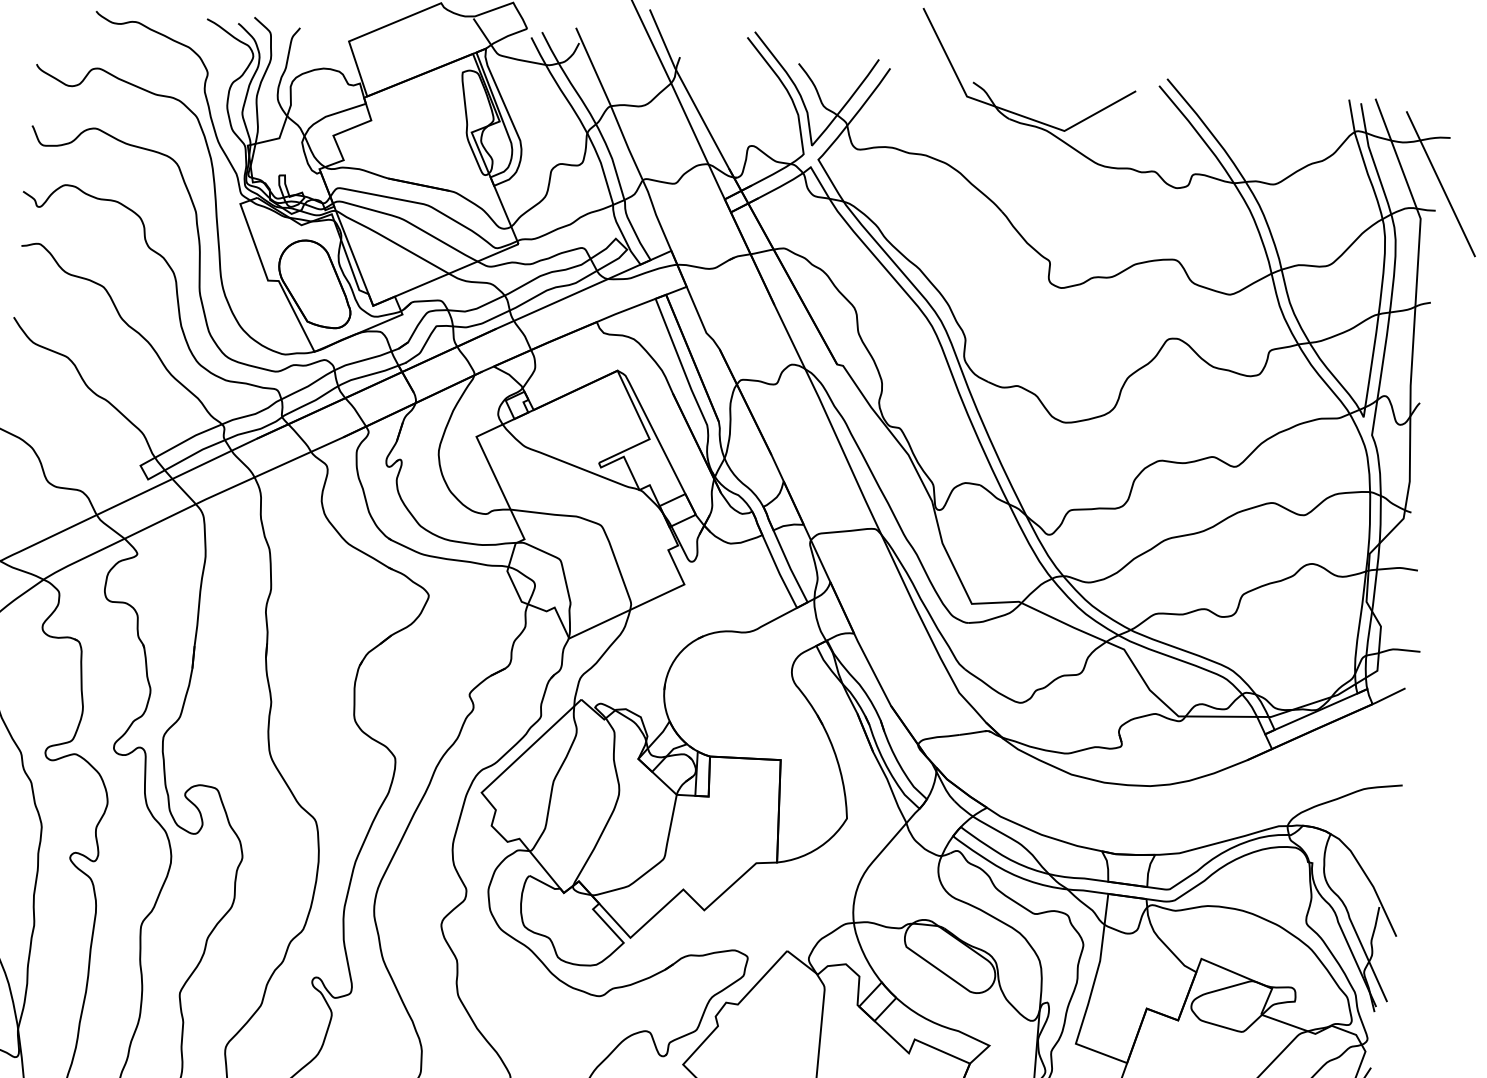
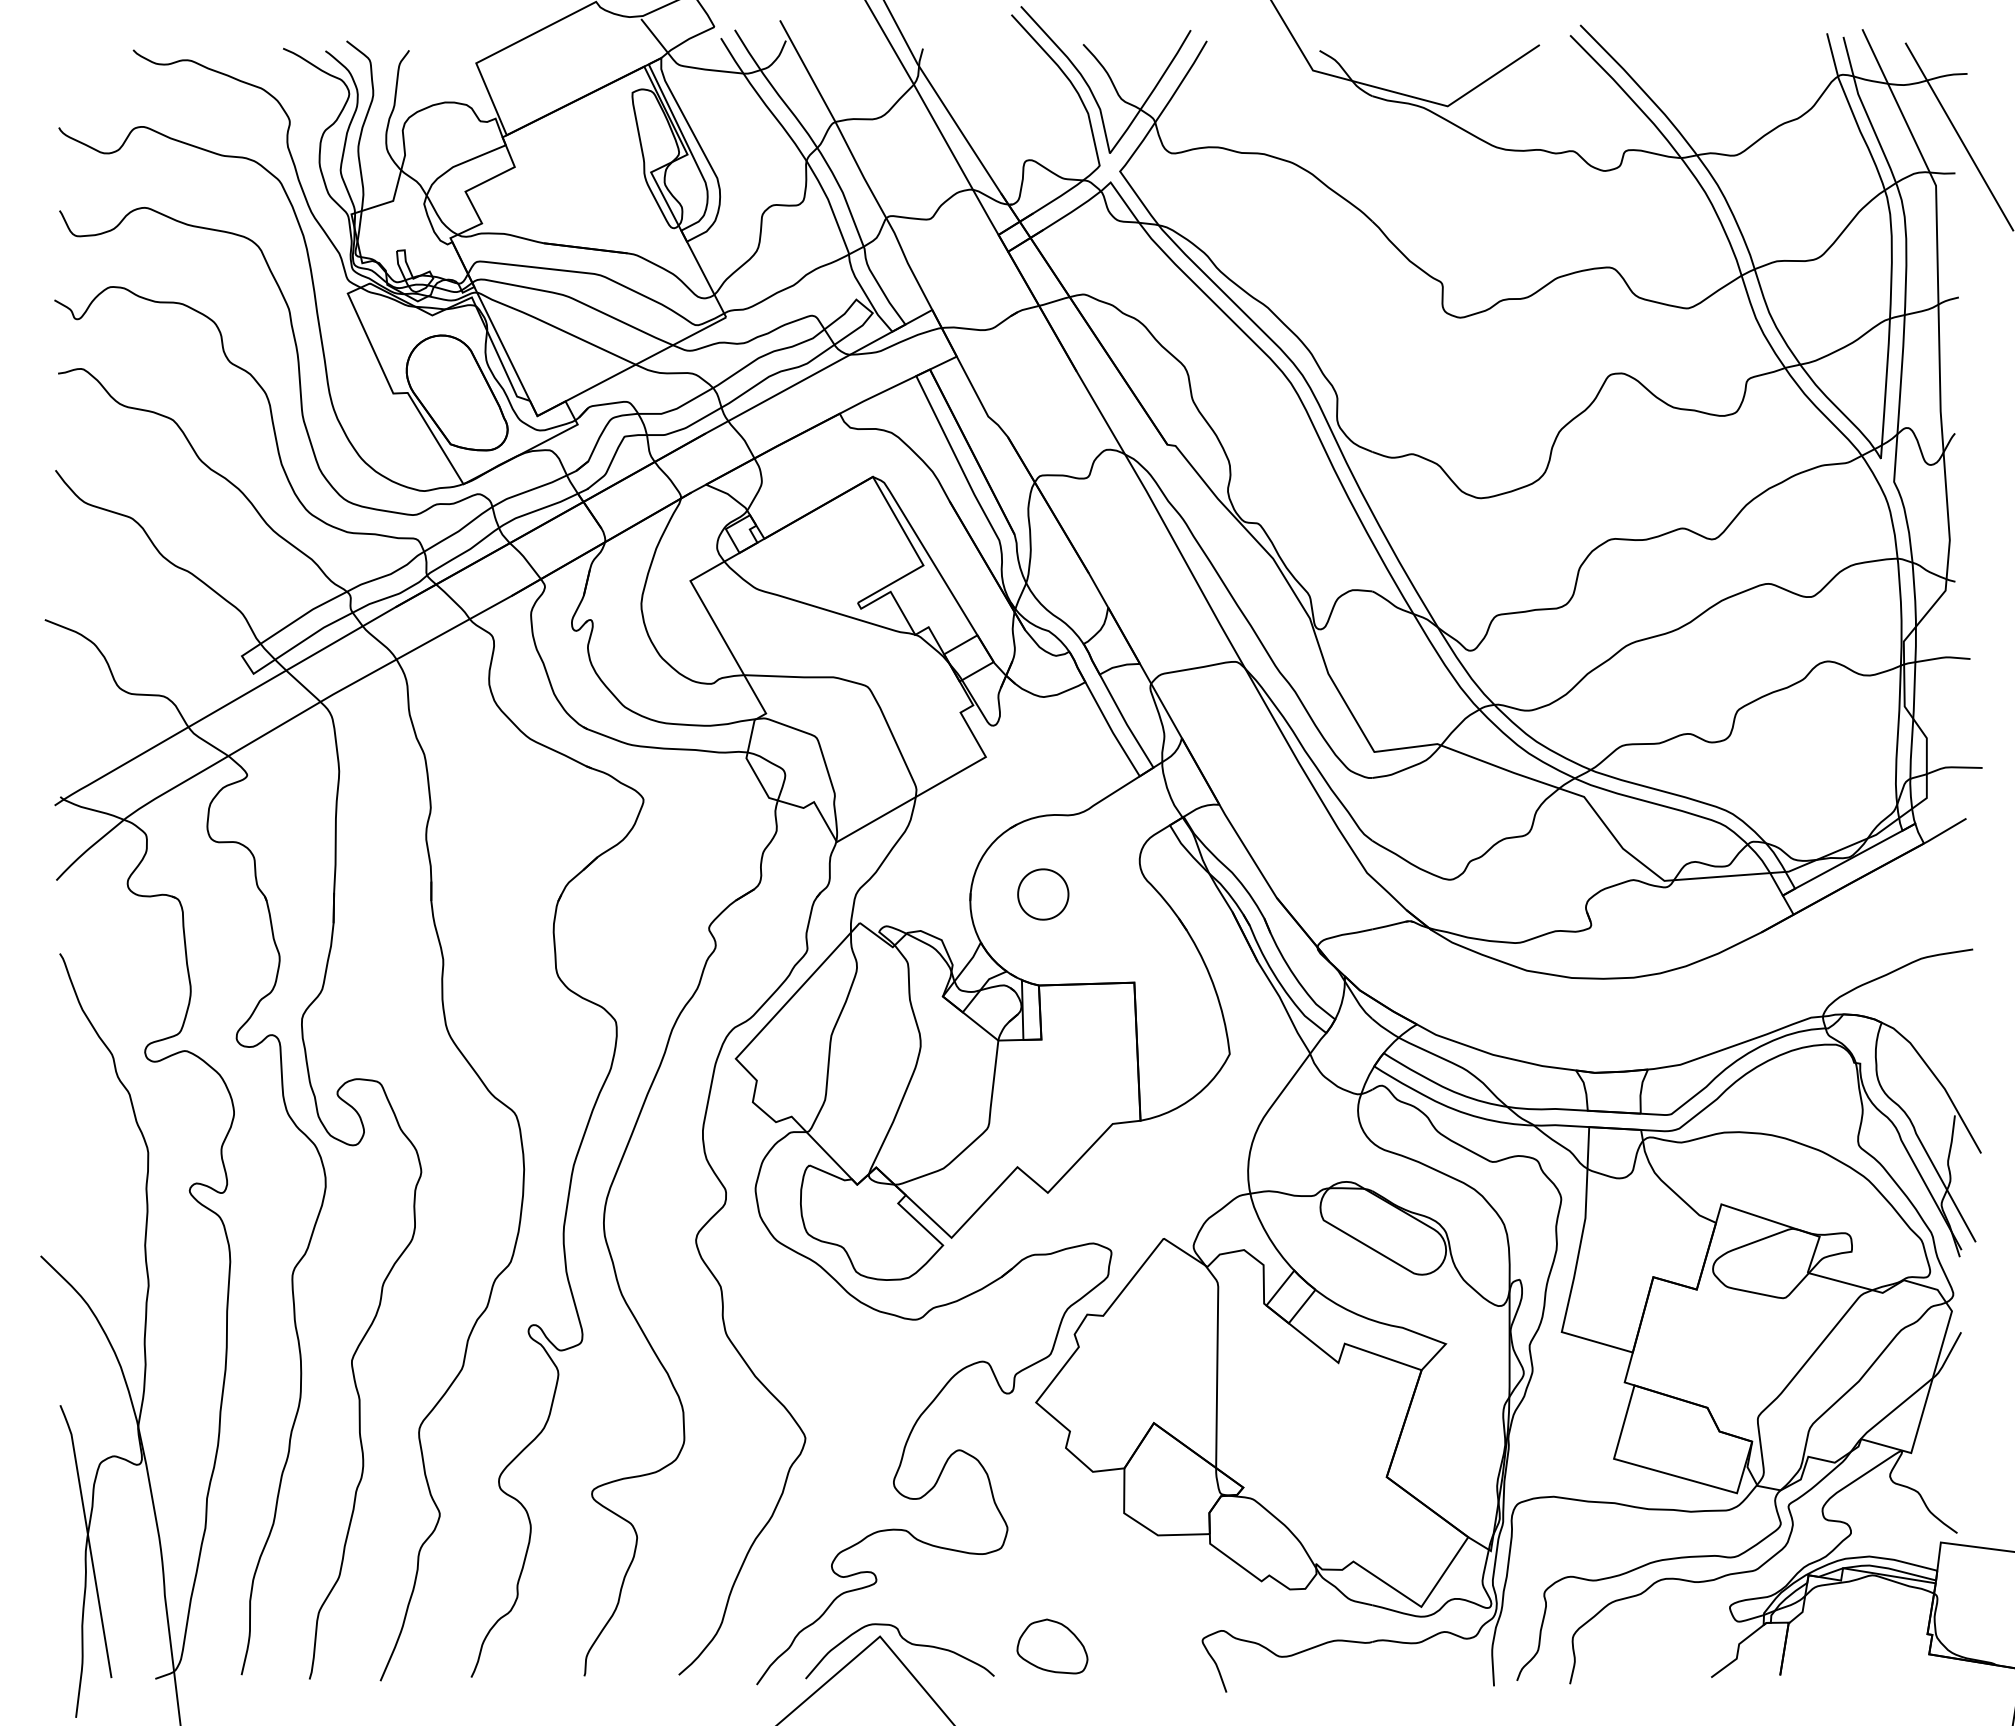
part: (718, 689) -> (1043, 894), added

